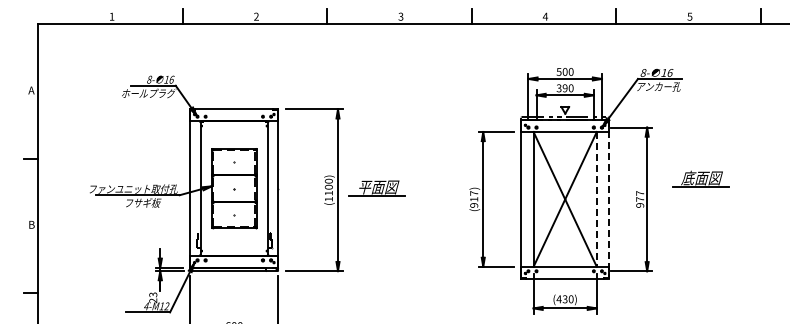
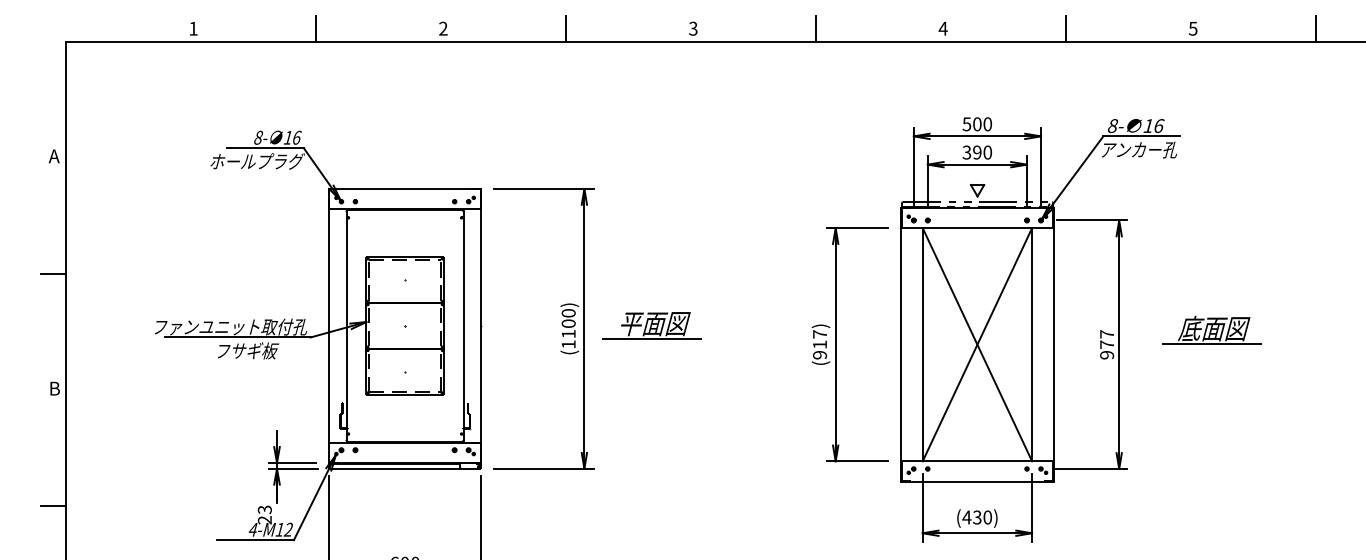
part: (700, 178) -> (1211, 329), moved
line: (596, 199) -> (1031, 344), dashed -> solid
line: (609, 199) -> (1054, 344), dashed -> solid

